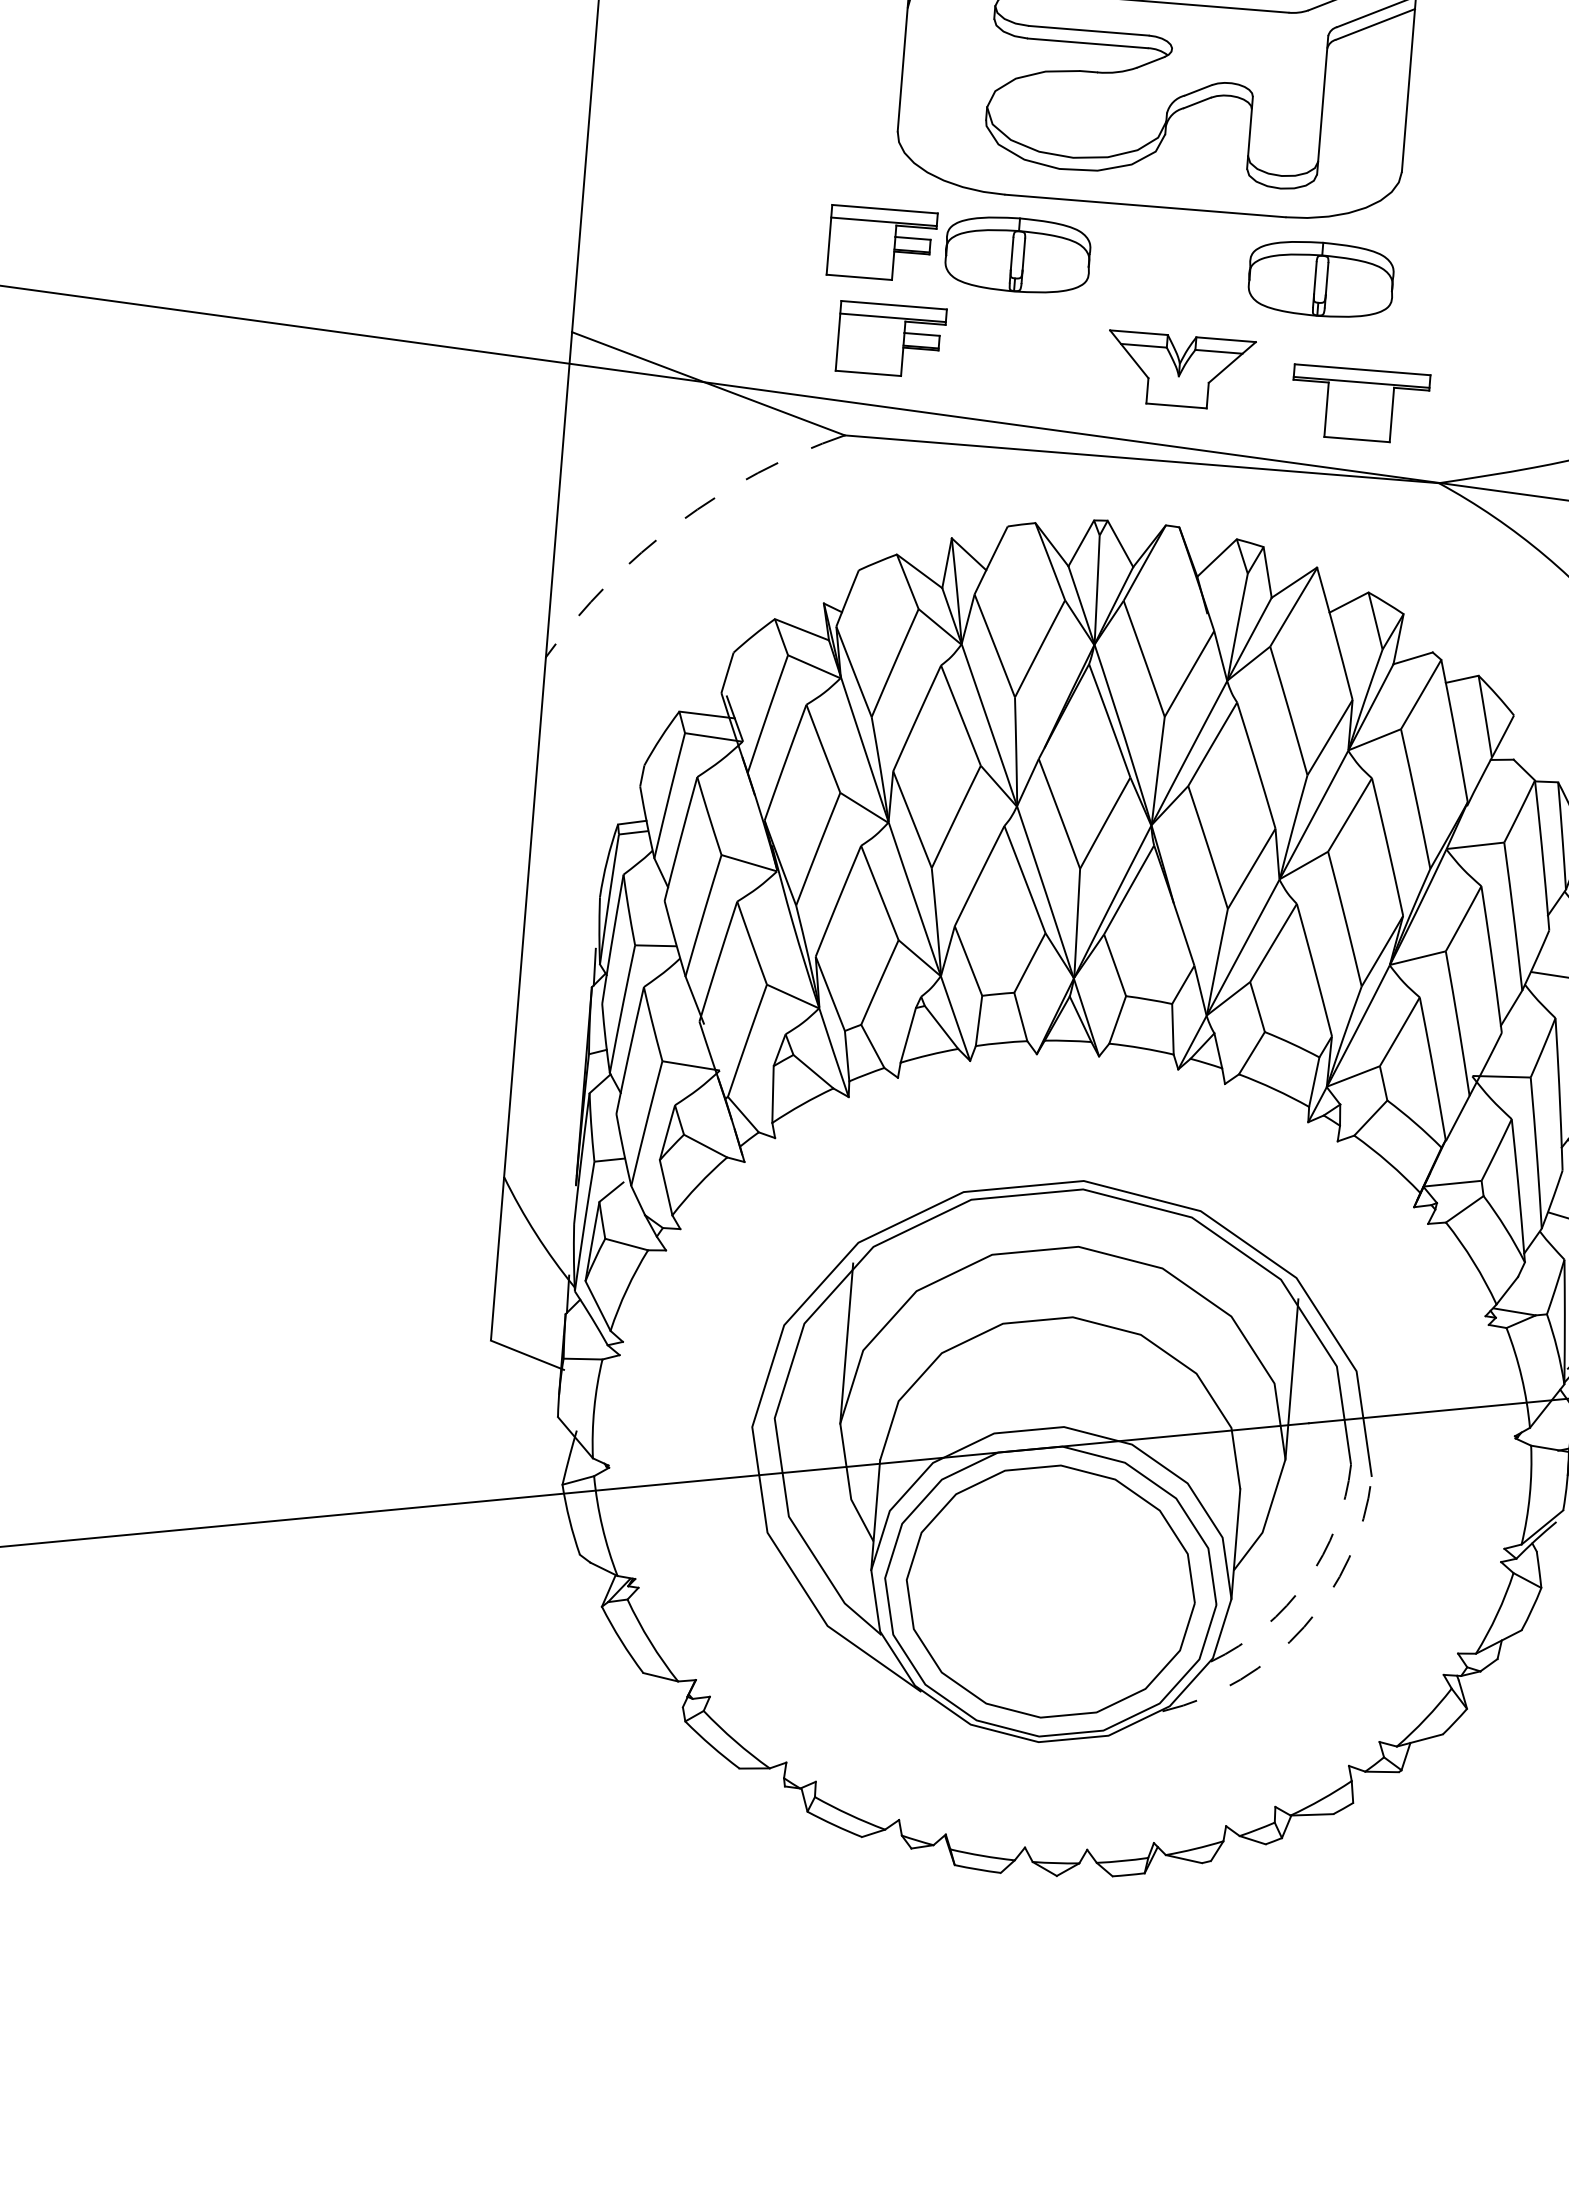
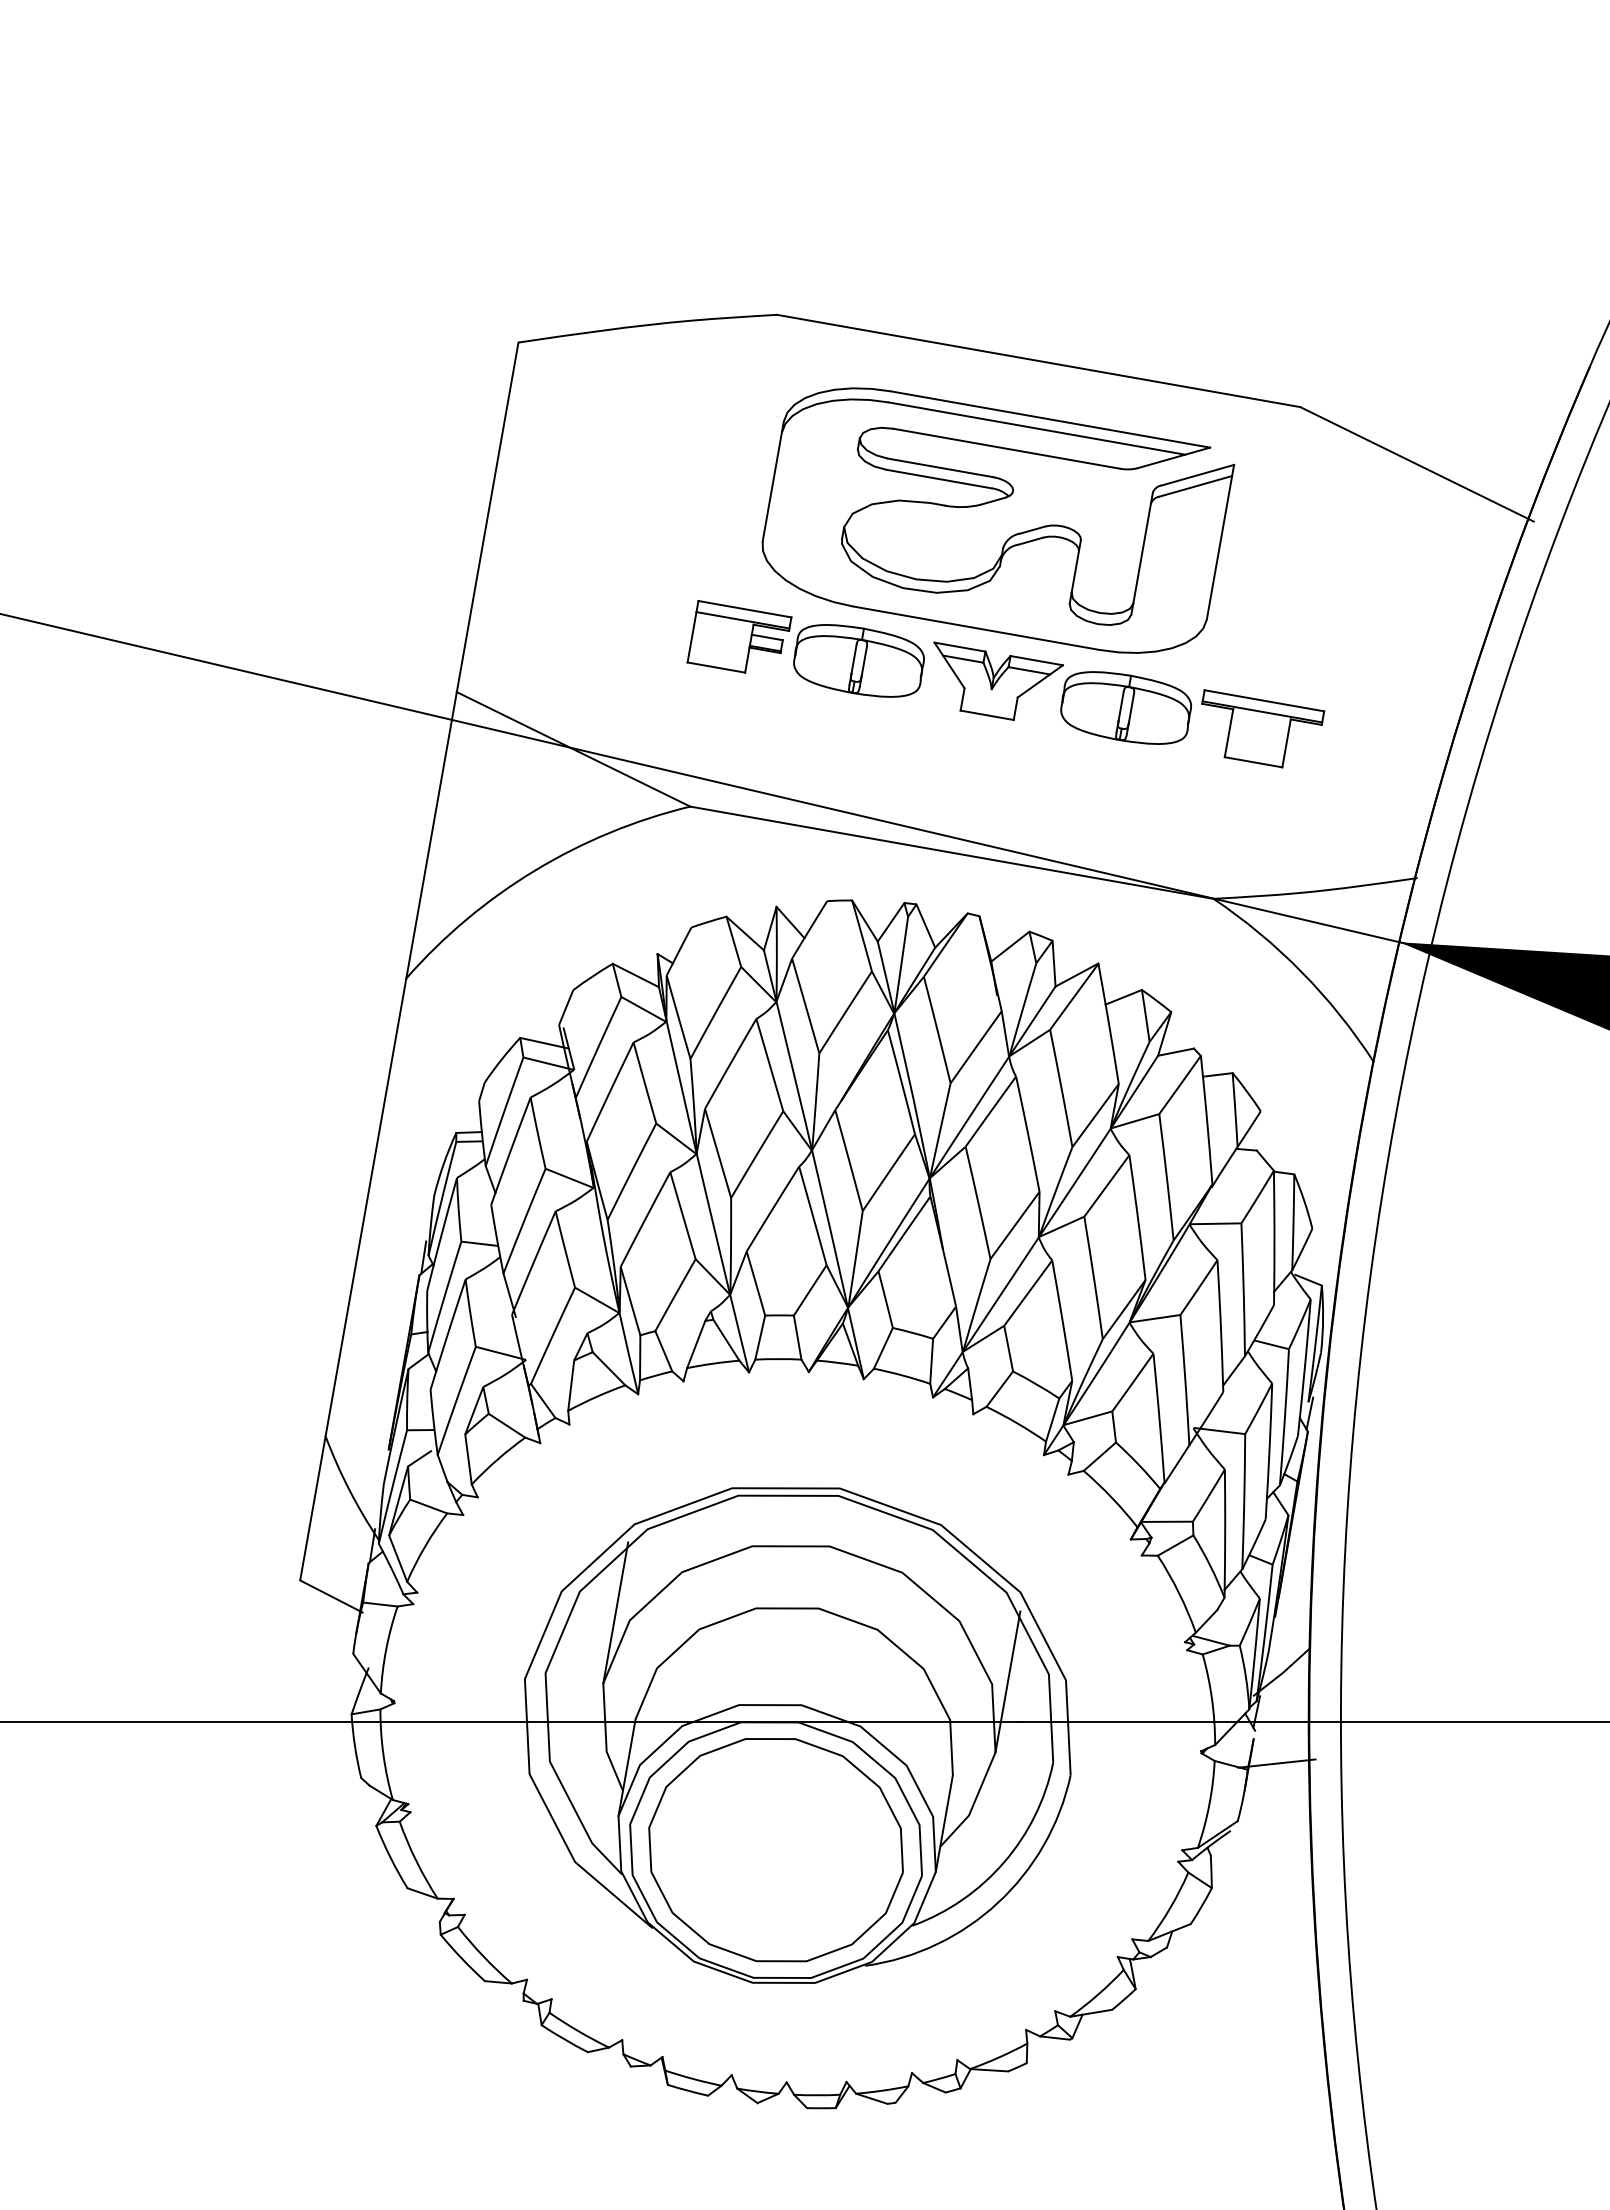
part: (890, 336) -> (739, 722), removed
part: (1185, 365) -> (998, 680), moved
part: (1364, 400) -> (1263, 728), moved
arc: (678, 523) -> (535, 870), dashed -> solid
arc: (1306, 1581) -> (1003, 1862), dashed -> solid
arc: (1303, 1626) -> (997, 1902), dashed -> solid

